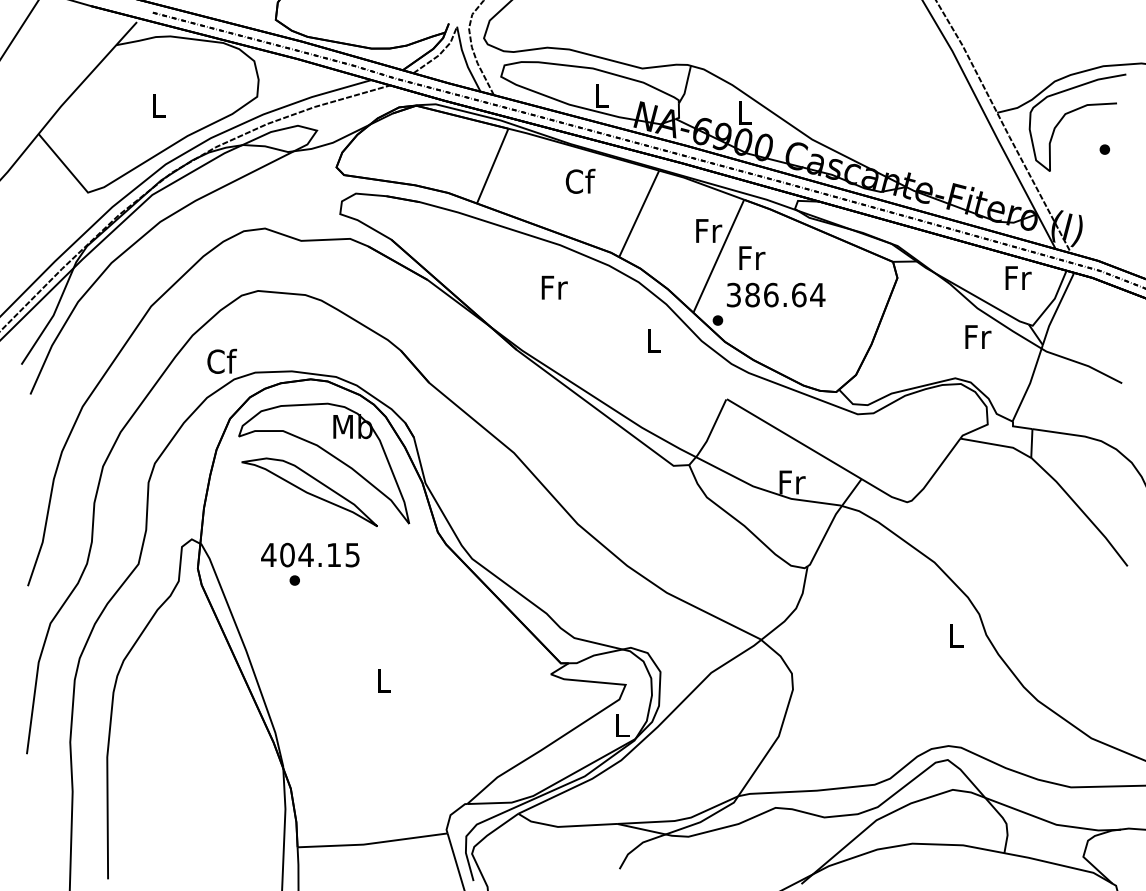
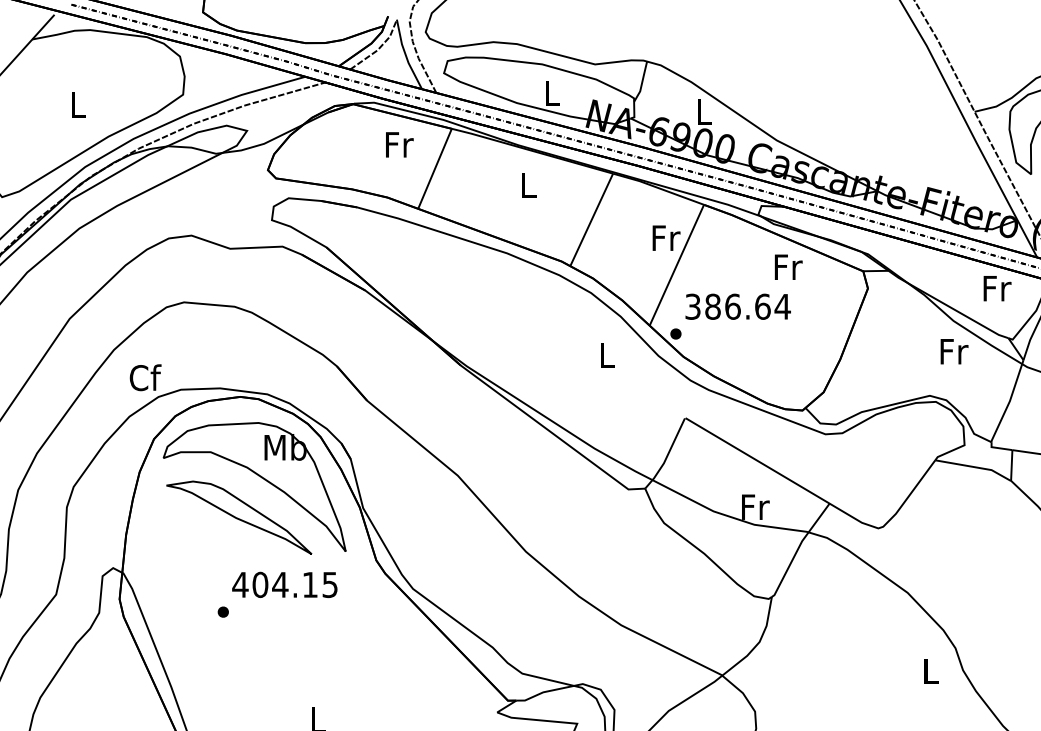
text: (580, 180) -> (528, 184), Cf -> L
text: (752, 257) -> (788, 266), moved
text: (554, 287) -> (399, 144), moved
text: (310, 554) -> (285, 584), moved

